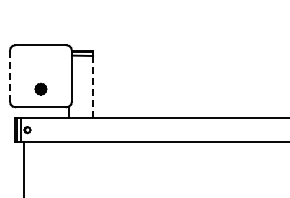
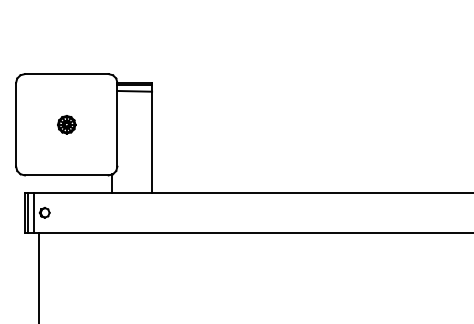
line: (9, 76) -> (15, 125), dashed -> solid
line: (93, 87) -> (152, 143), dashed -> solid
part: (40, 88) -> (66, 123), moved

